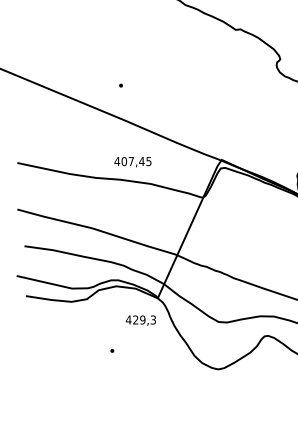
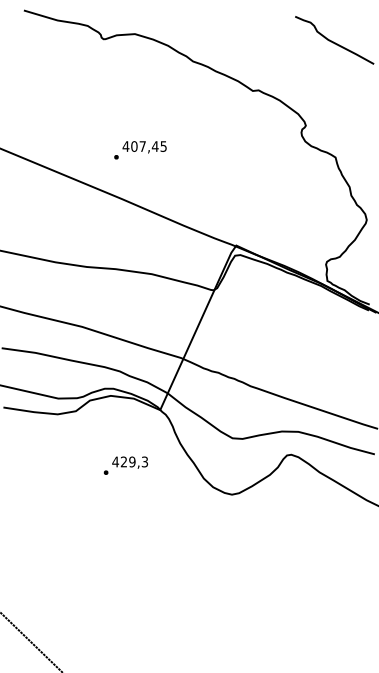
text: (132, 162) -> (144, 147), moved
text: (140, 320) -> (129, 462), moved

